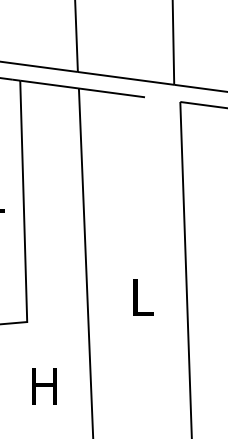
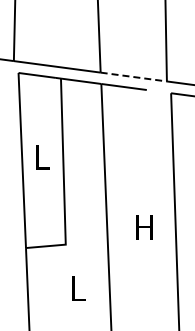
line: (127, 79) -> (134, 77), solid -> dashed
text: (141, 297) -> (144, 227), L -> H
text: (44, 385) -> (77, 288), H -> L

